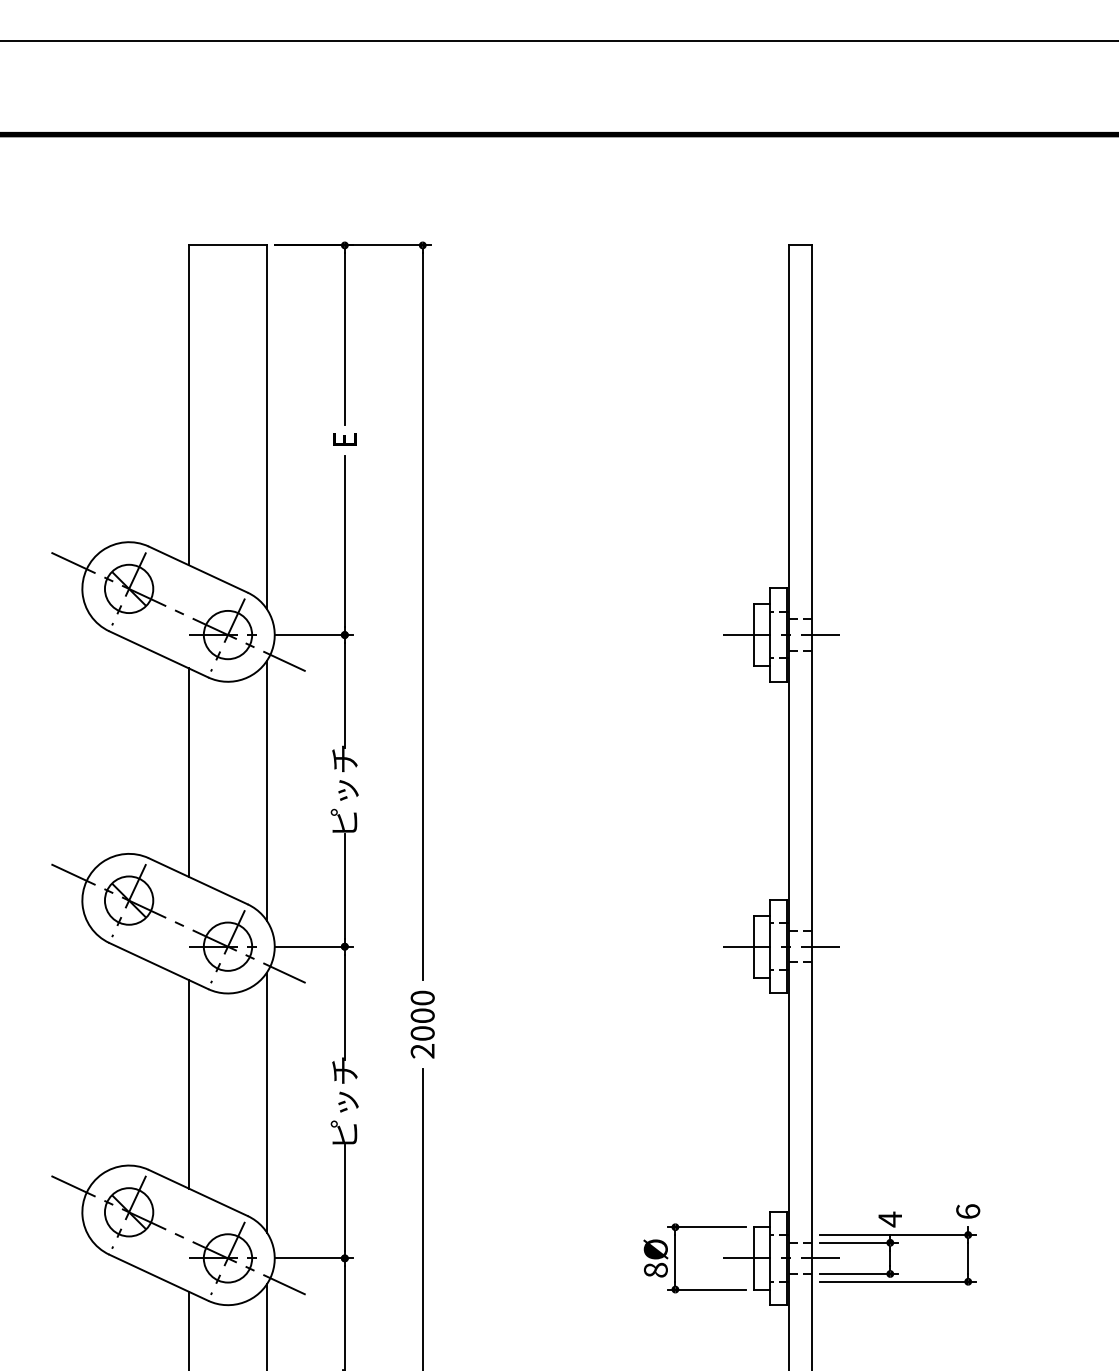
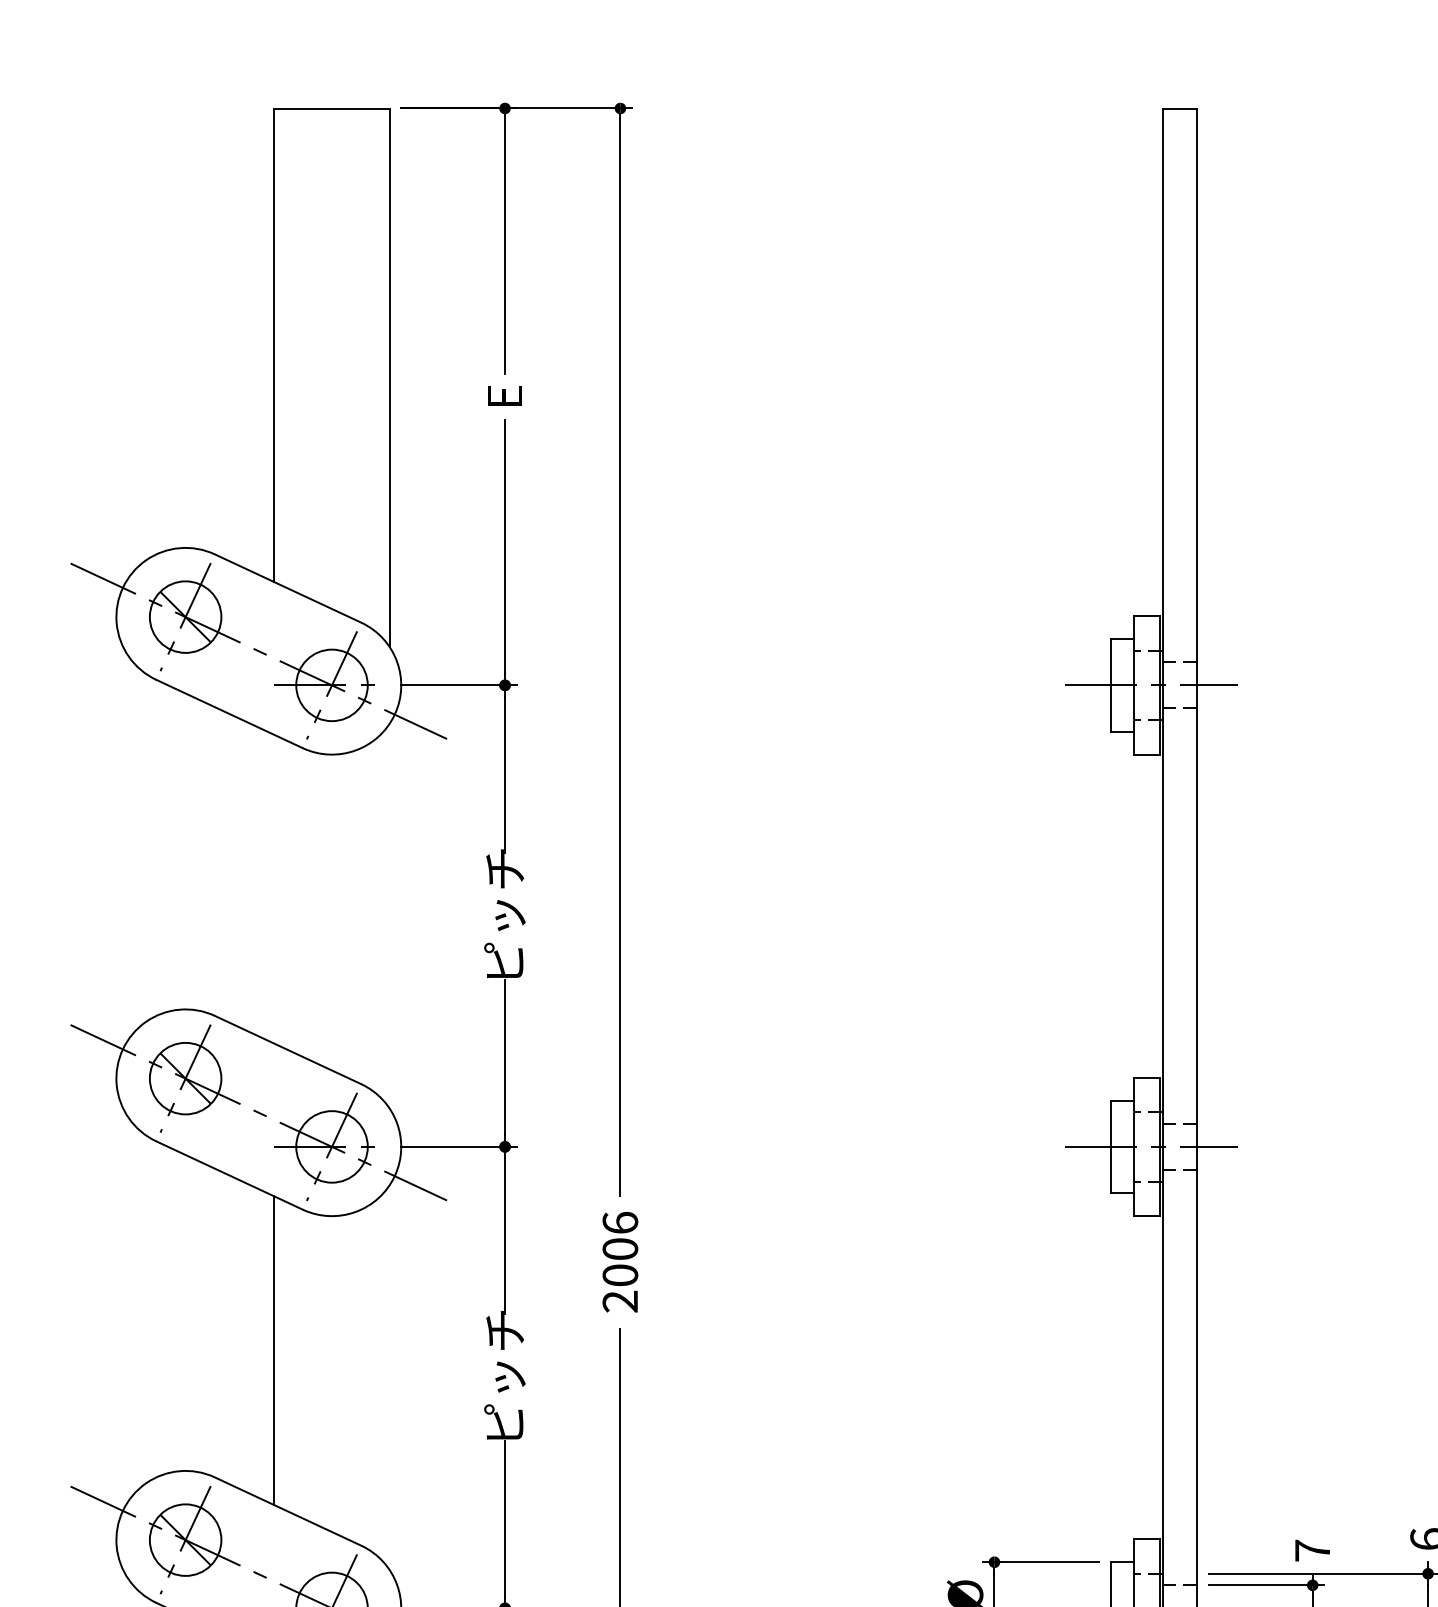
line: (189, 772) -> (275, 888), removed
line: (266, 790) -> (389, 915), removed
text: (422, 997) -> (620, 1222), 2000 -> 2006
line: (266, 1102) -> (389, 1377), removed
text: (889, 1219) -> (1311, 1550), 4 -> 7

